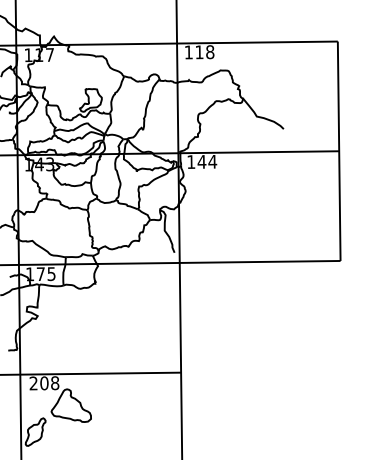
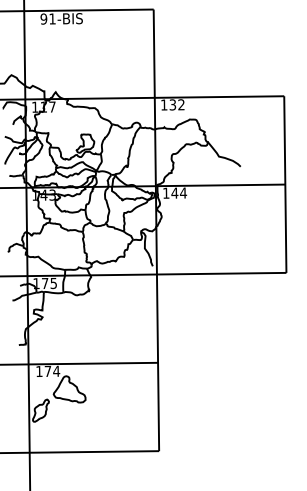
text: (204, 51) -> (176, 104), 118 -> 132
text: (45, 382) -> (48, 370), 208 -> 174

